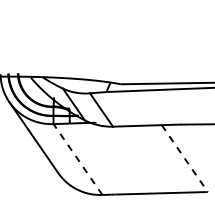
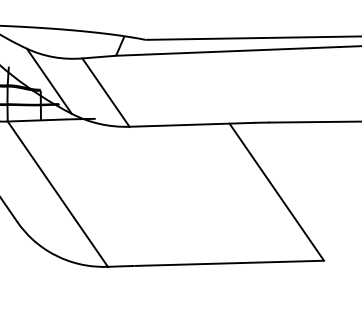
line: (184, 158) -> (276, 192), dashed -> solid
line: (77, 159) -> (56, 194), dashed -> solid

